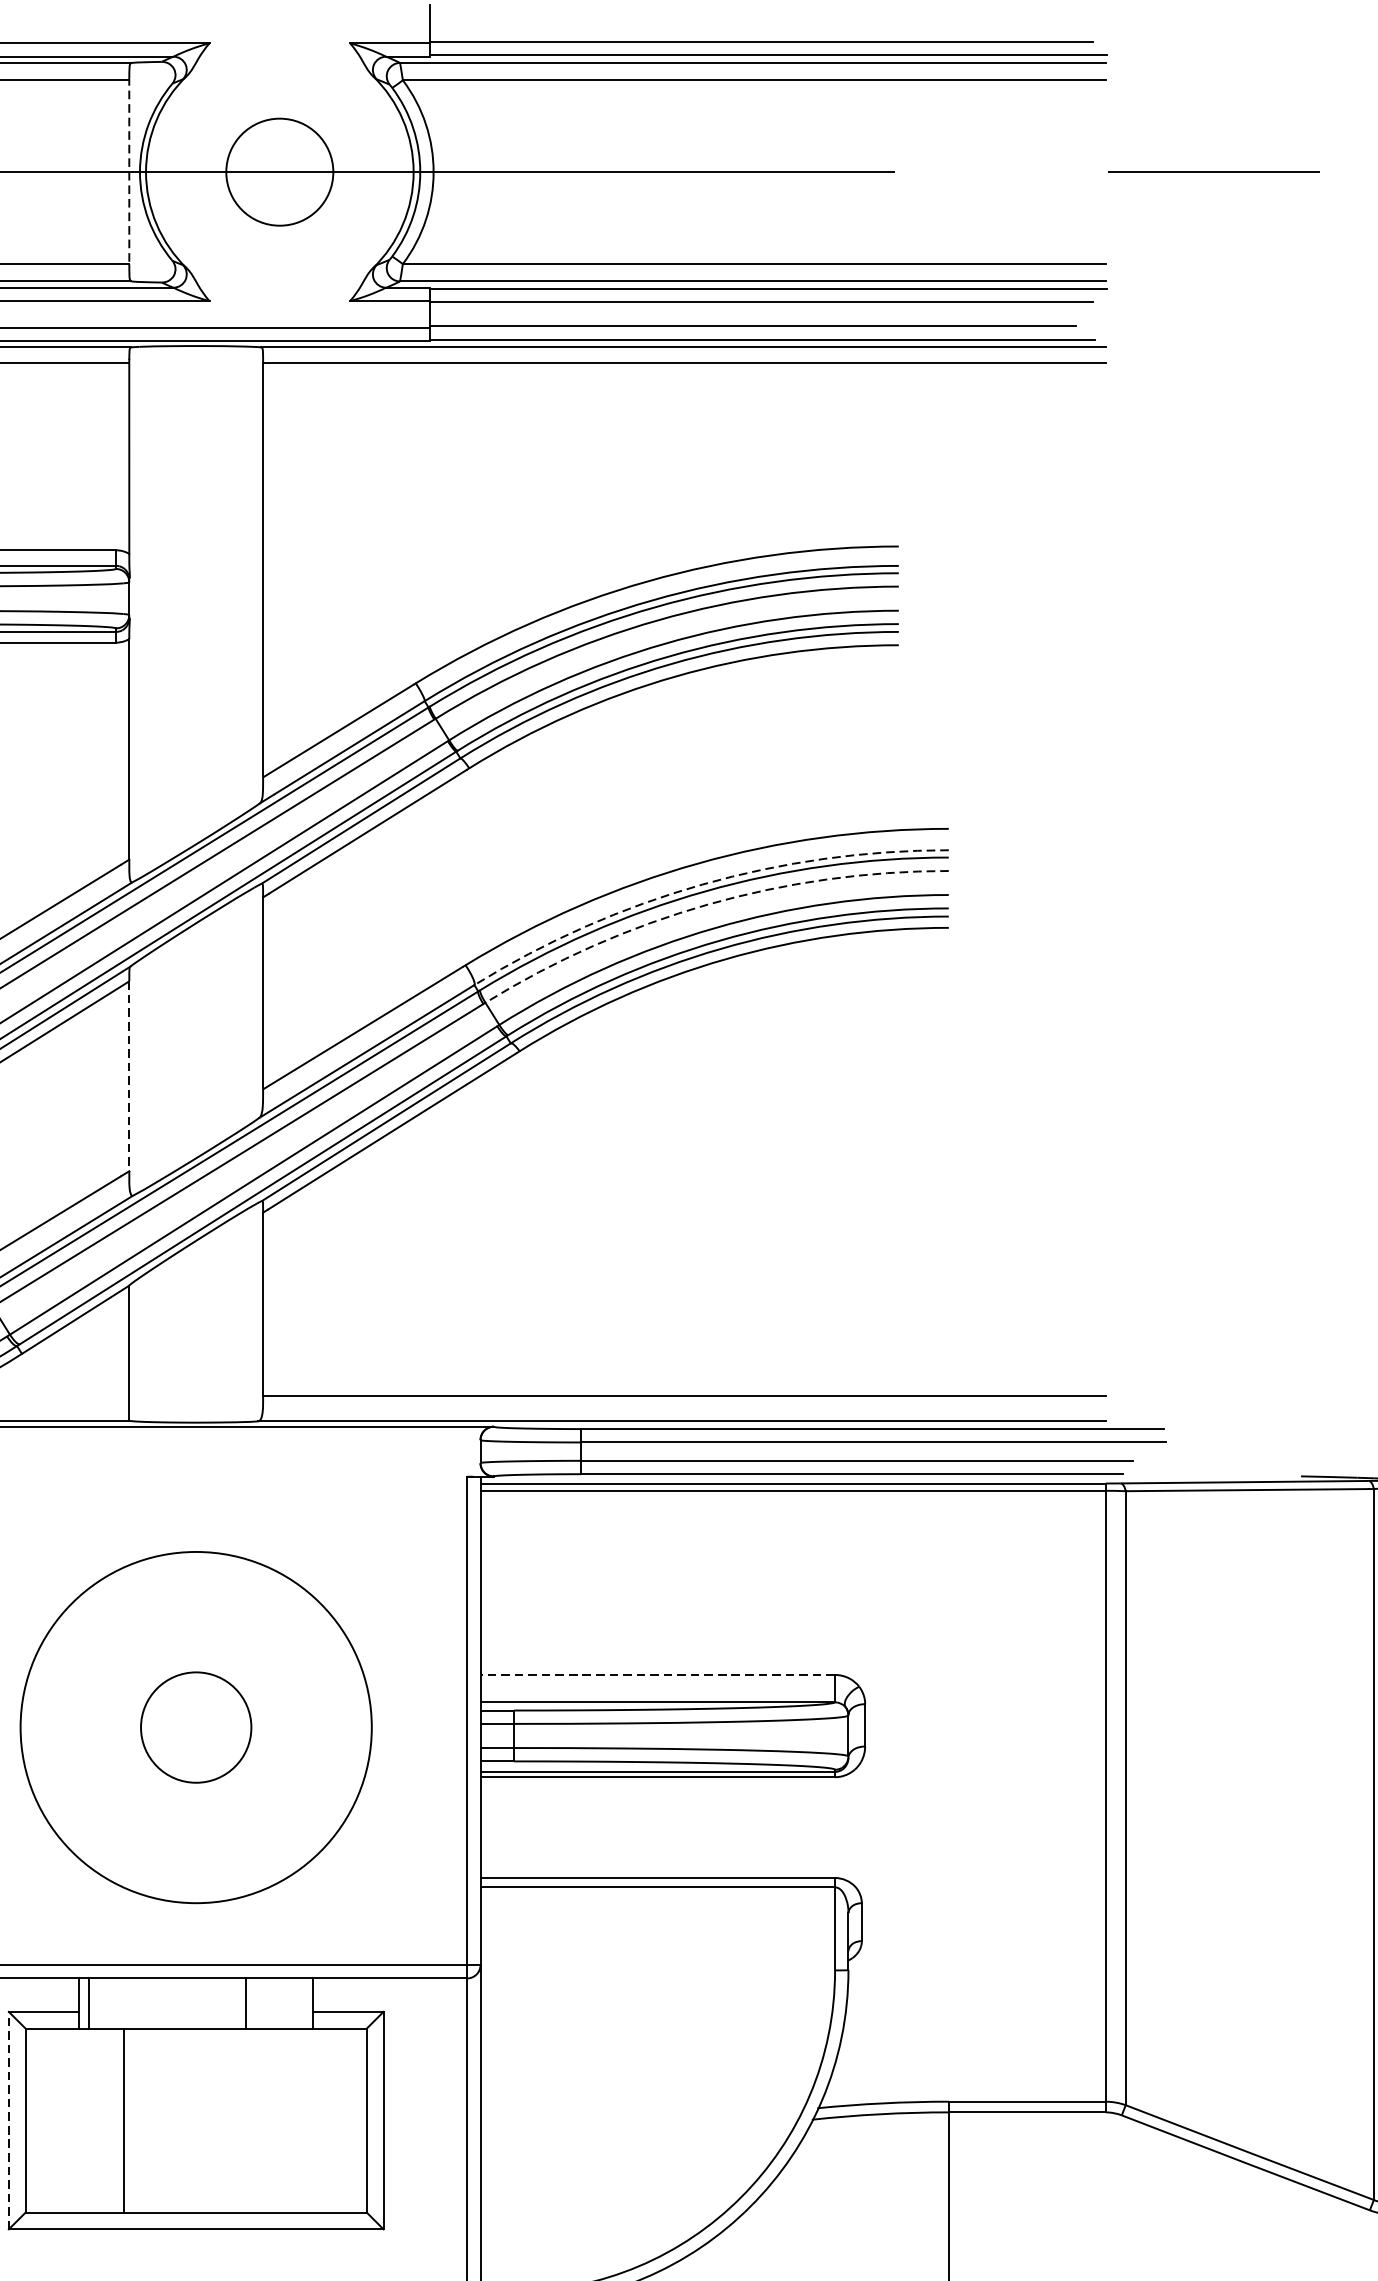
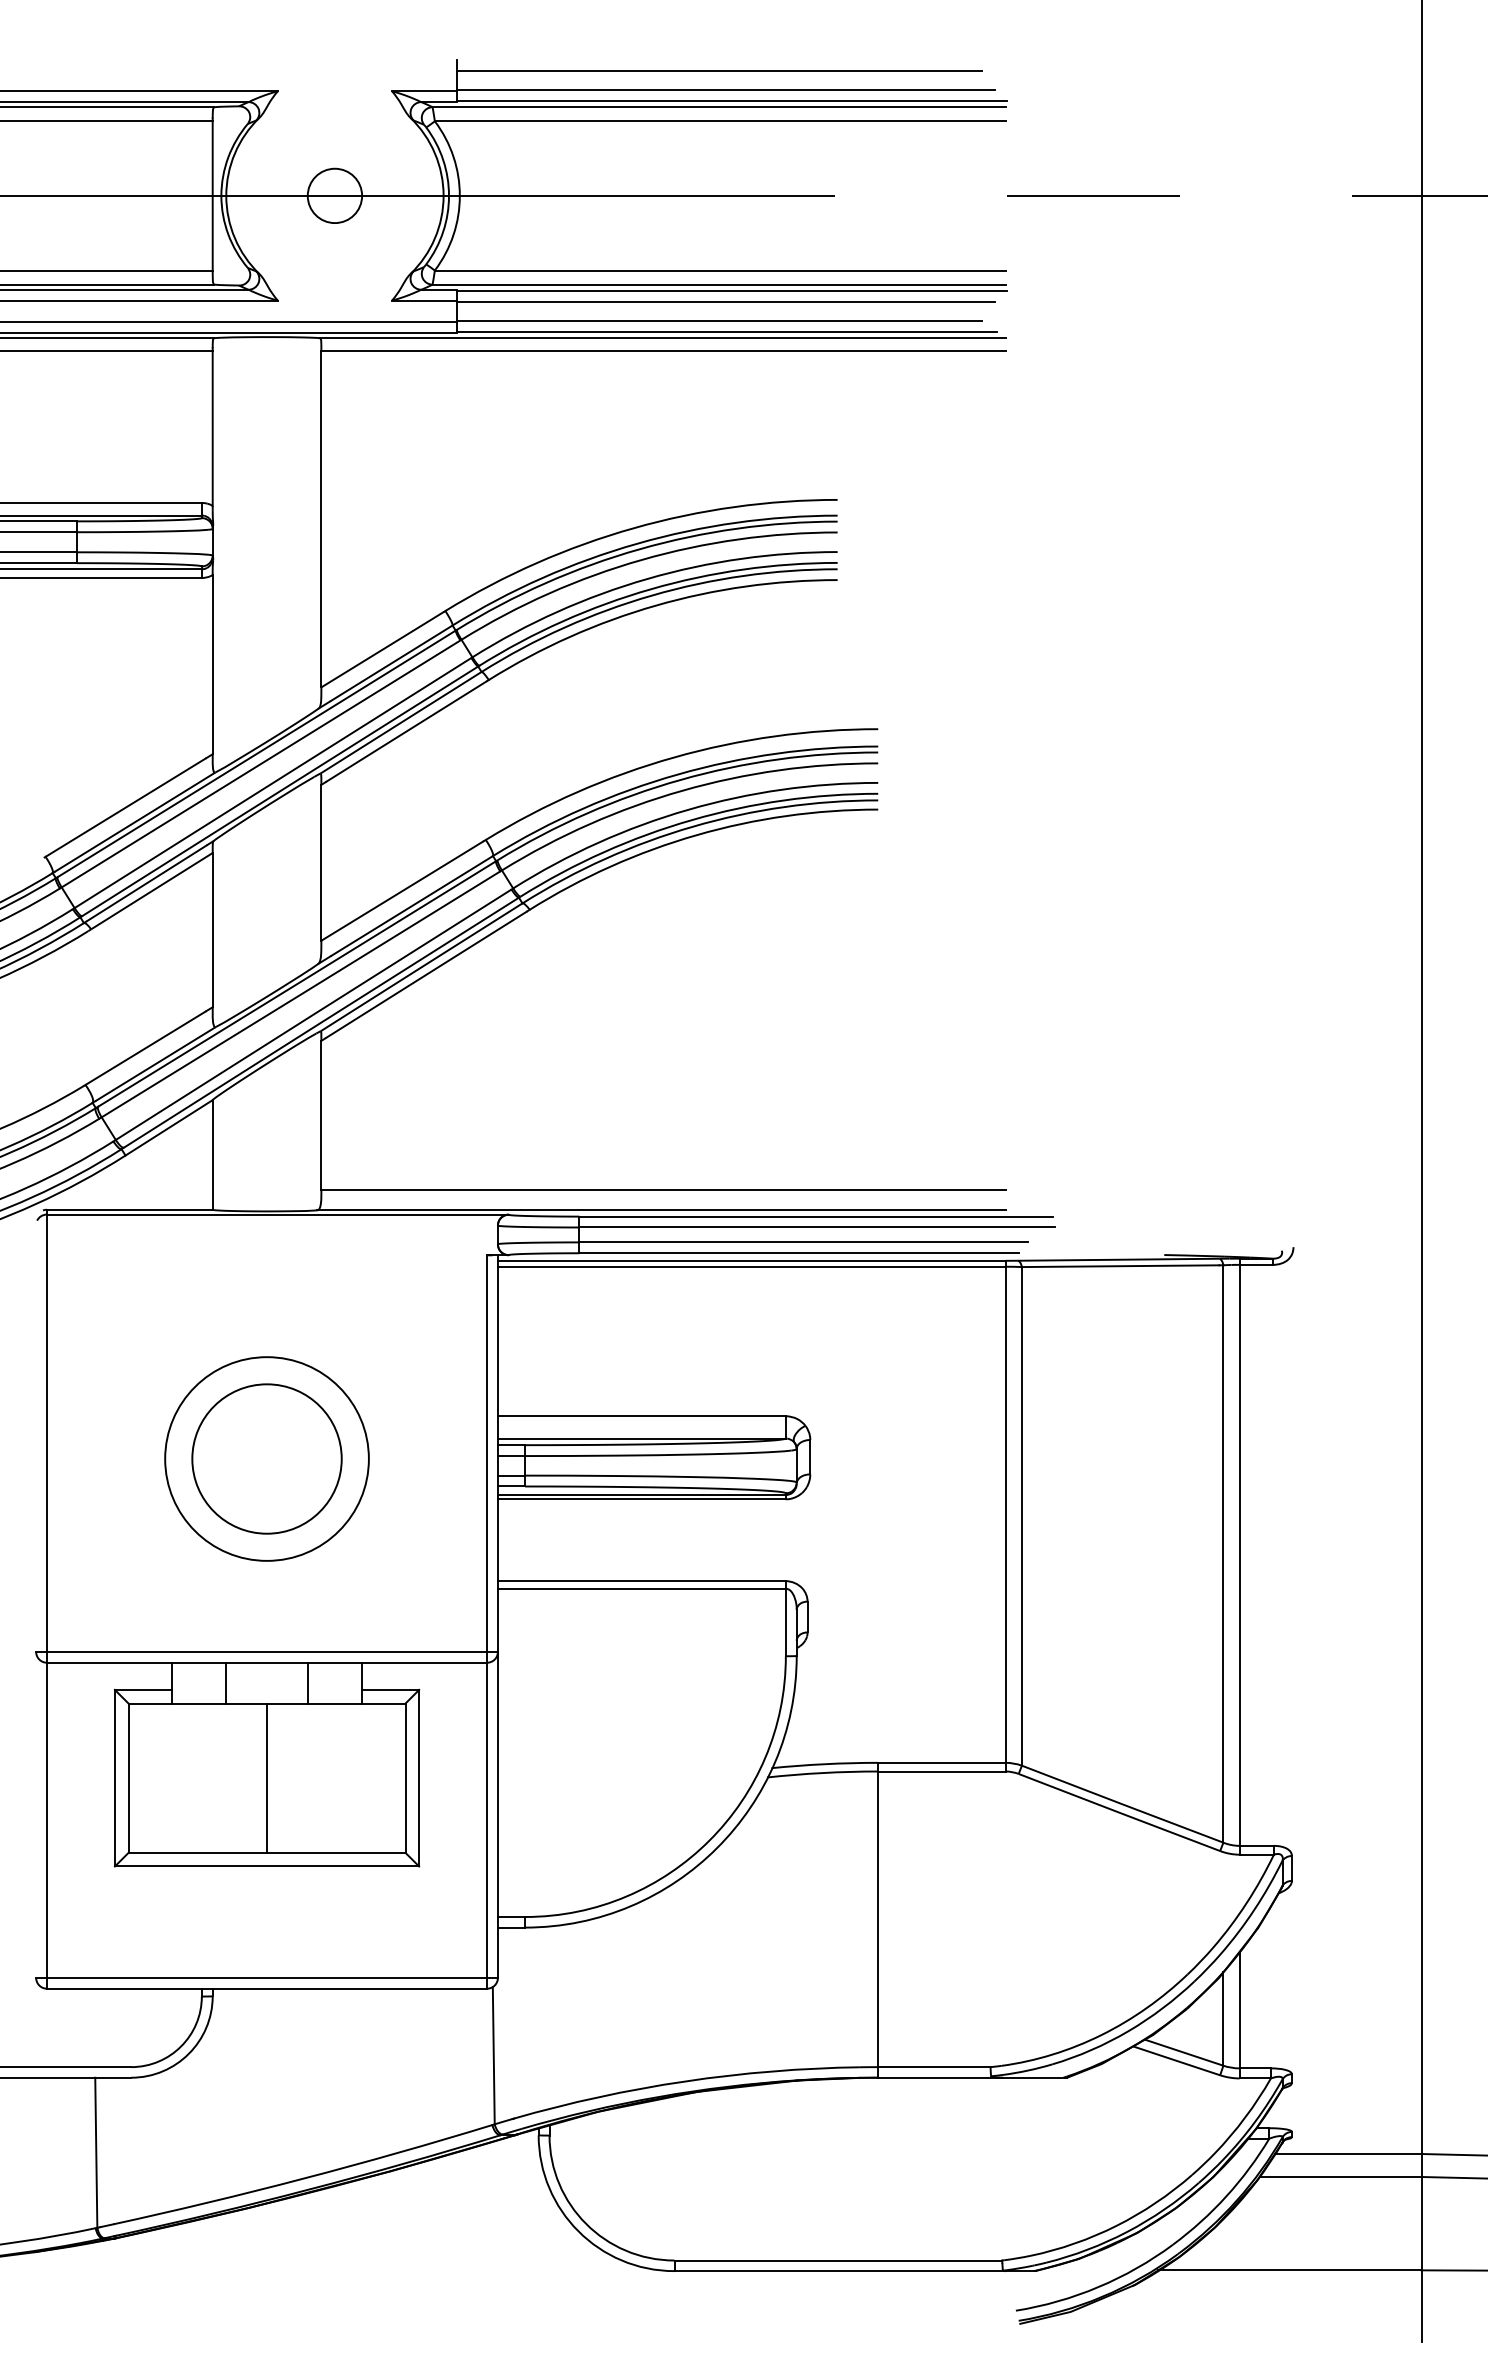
line: (753, 17) -> (719, 70), added
line: (129, 170) -> (212, 194), dashed -> solid
circle: (279, 171) -> (334, 195), size x0.62
arc: (701, 884) -> (677, 774), dashed -> solid
arc: (707, 904) -> (682, 790), dashed -> solid
line: (129, 1076) -> (212, 930), dashed -> solid
line: (657, 1675) -> (641, 1416), dashed -> solid
circle: (195, 1726) -> (266, 1458), size x0.71
circle: (195, 1726) -> (266, 1458), size x1.67
line: (89, 2002) -> (226, 1682), moved
line: (8, 2119) -> (114, 1777), dashed -> solid
line: (124, 2119) -> (267, 1777), moved

